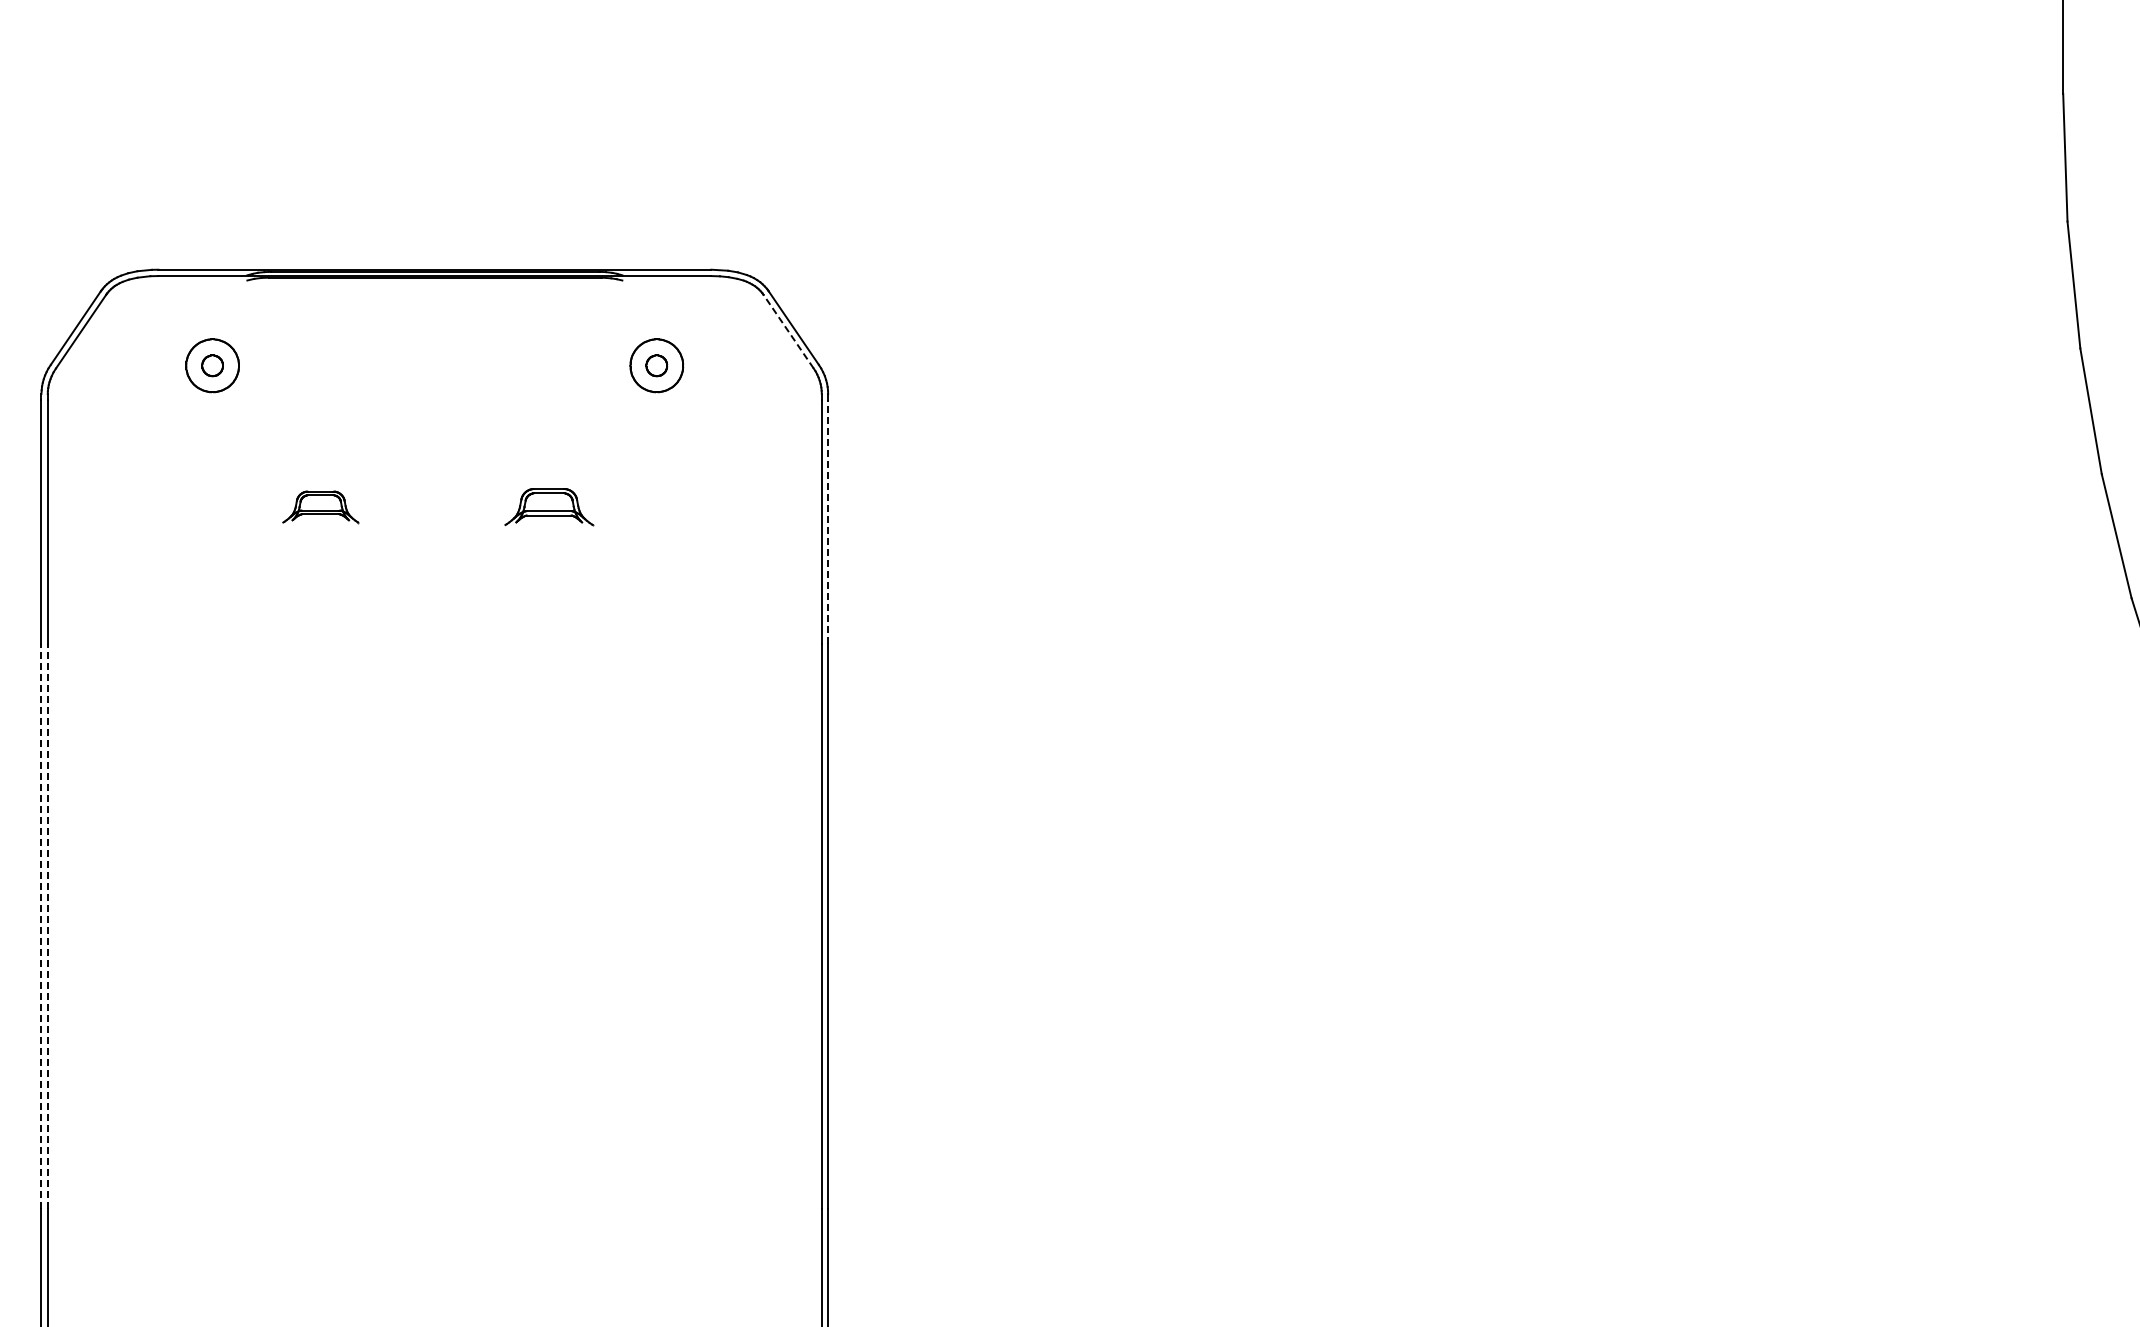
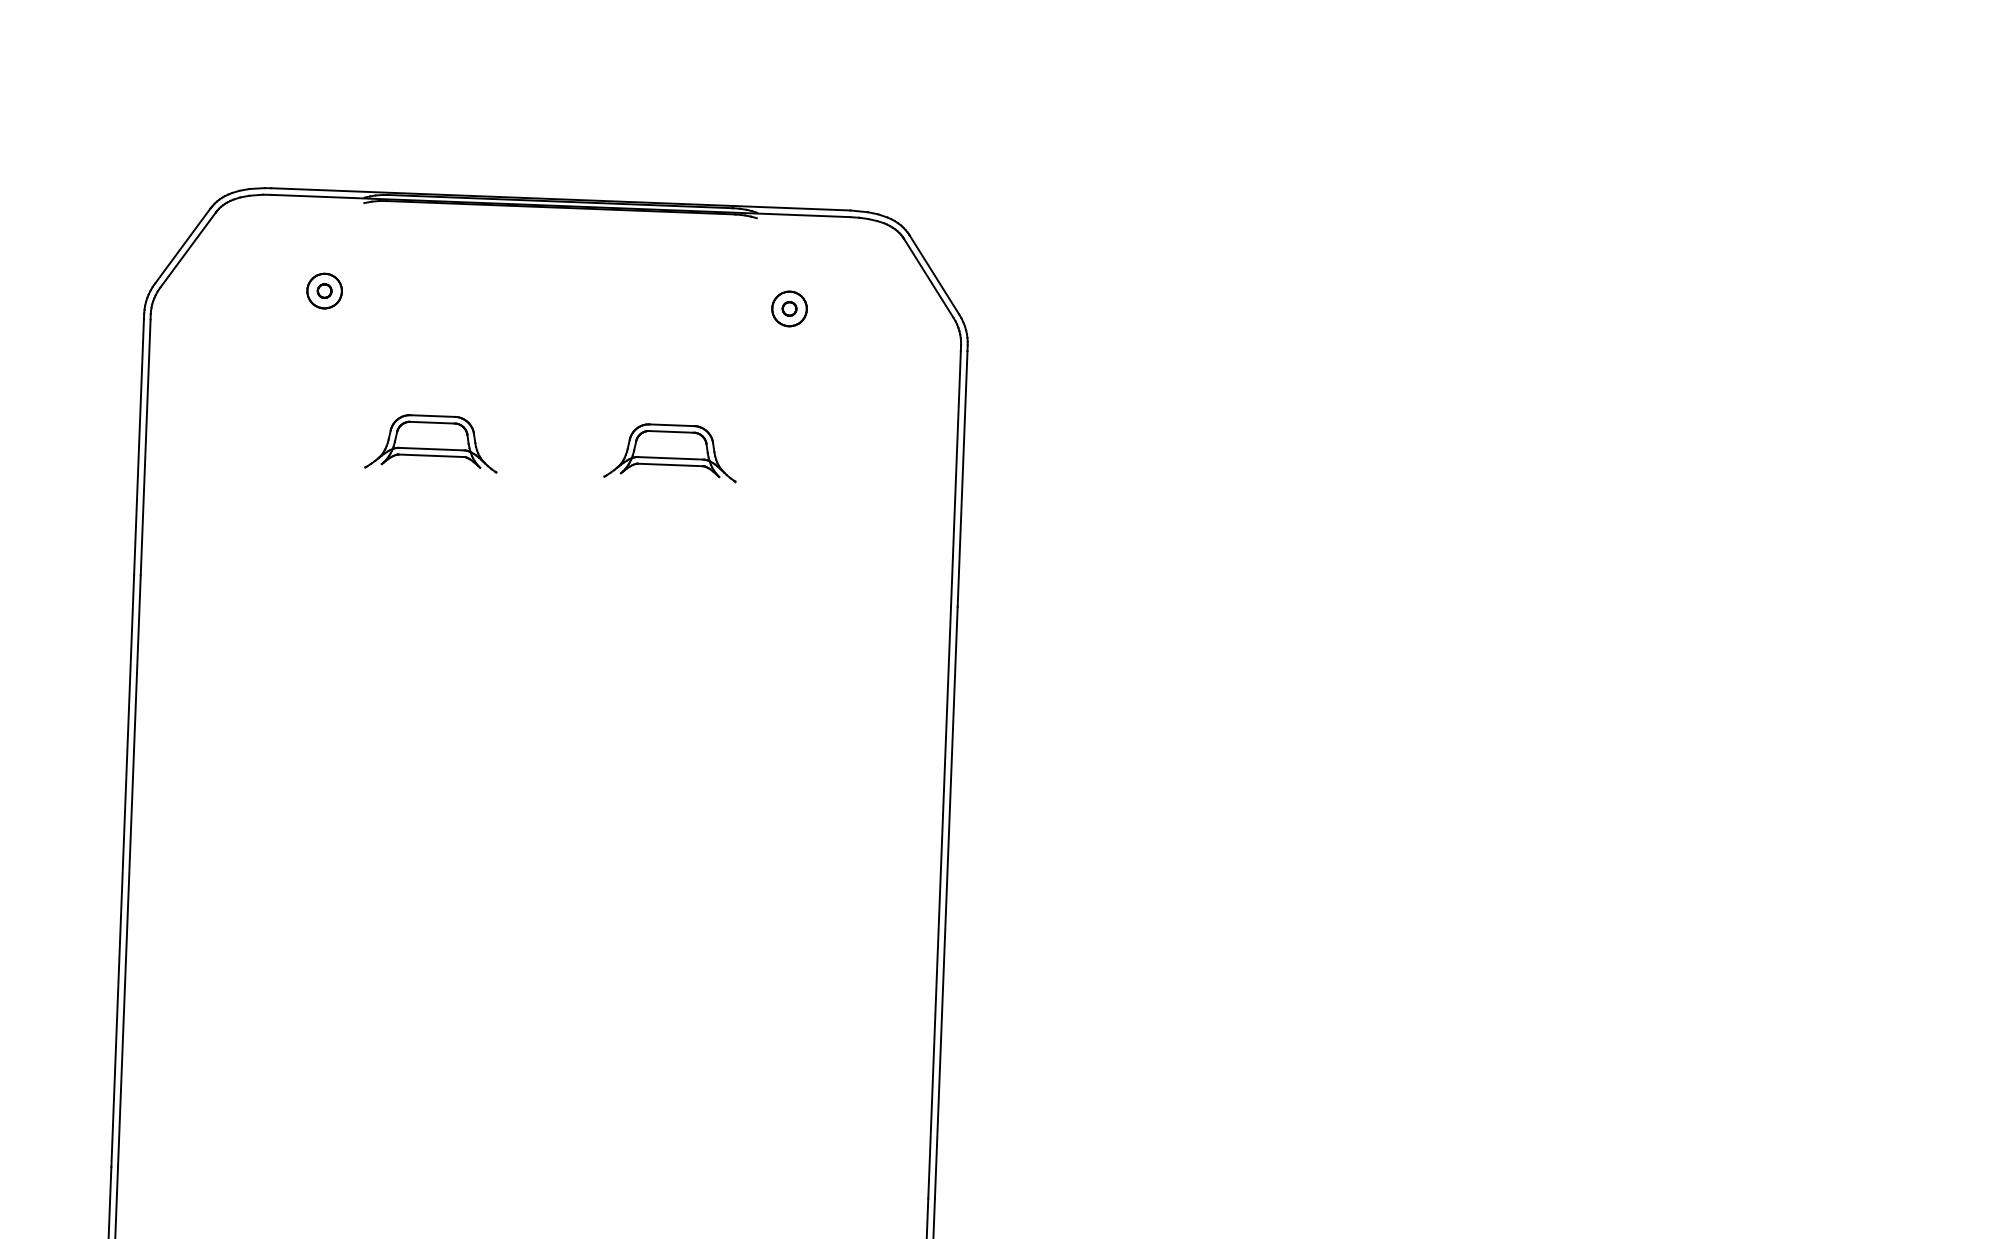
line: (788, 331) -> (928, 278), dashed -> solid
part: (212, 365) -> (324, 290), size x0.62
part: (656, 365) -> (789, 308), size x0.62
part: (320, 507) -> (431, 443), size x1.67
part: (549, 507) -> (671, 452), size x1.43
line: (828, 521) -> (962, 478), dashed -> solid
line: (41, 926) -> (122, 871), dashed -> solid
line: (47, 926) -> (129, 871), dashed -> solid

